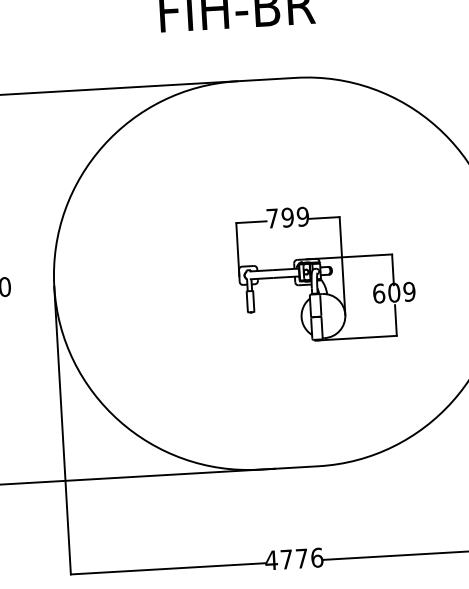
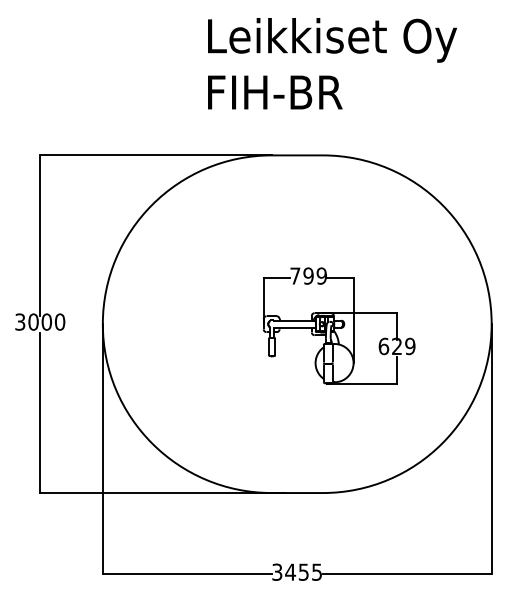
text: (394, 292) -> (397, 346), 609 -> 629
text: (293, 558) -> (296, 571), 4776 -> 3455

